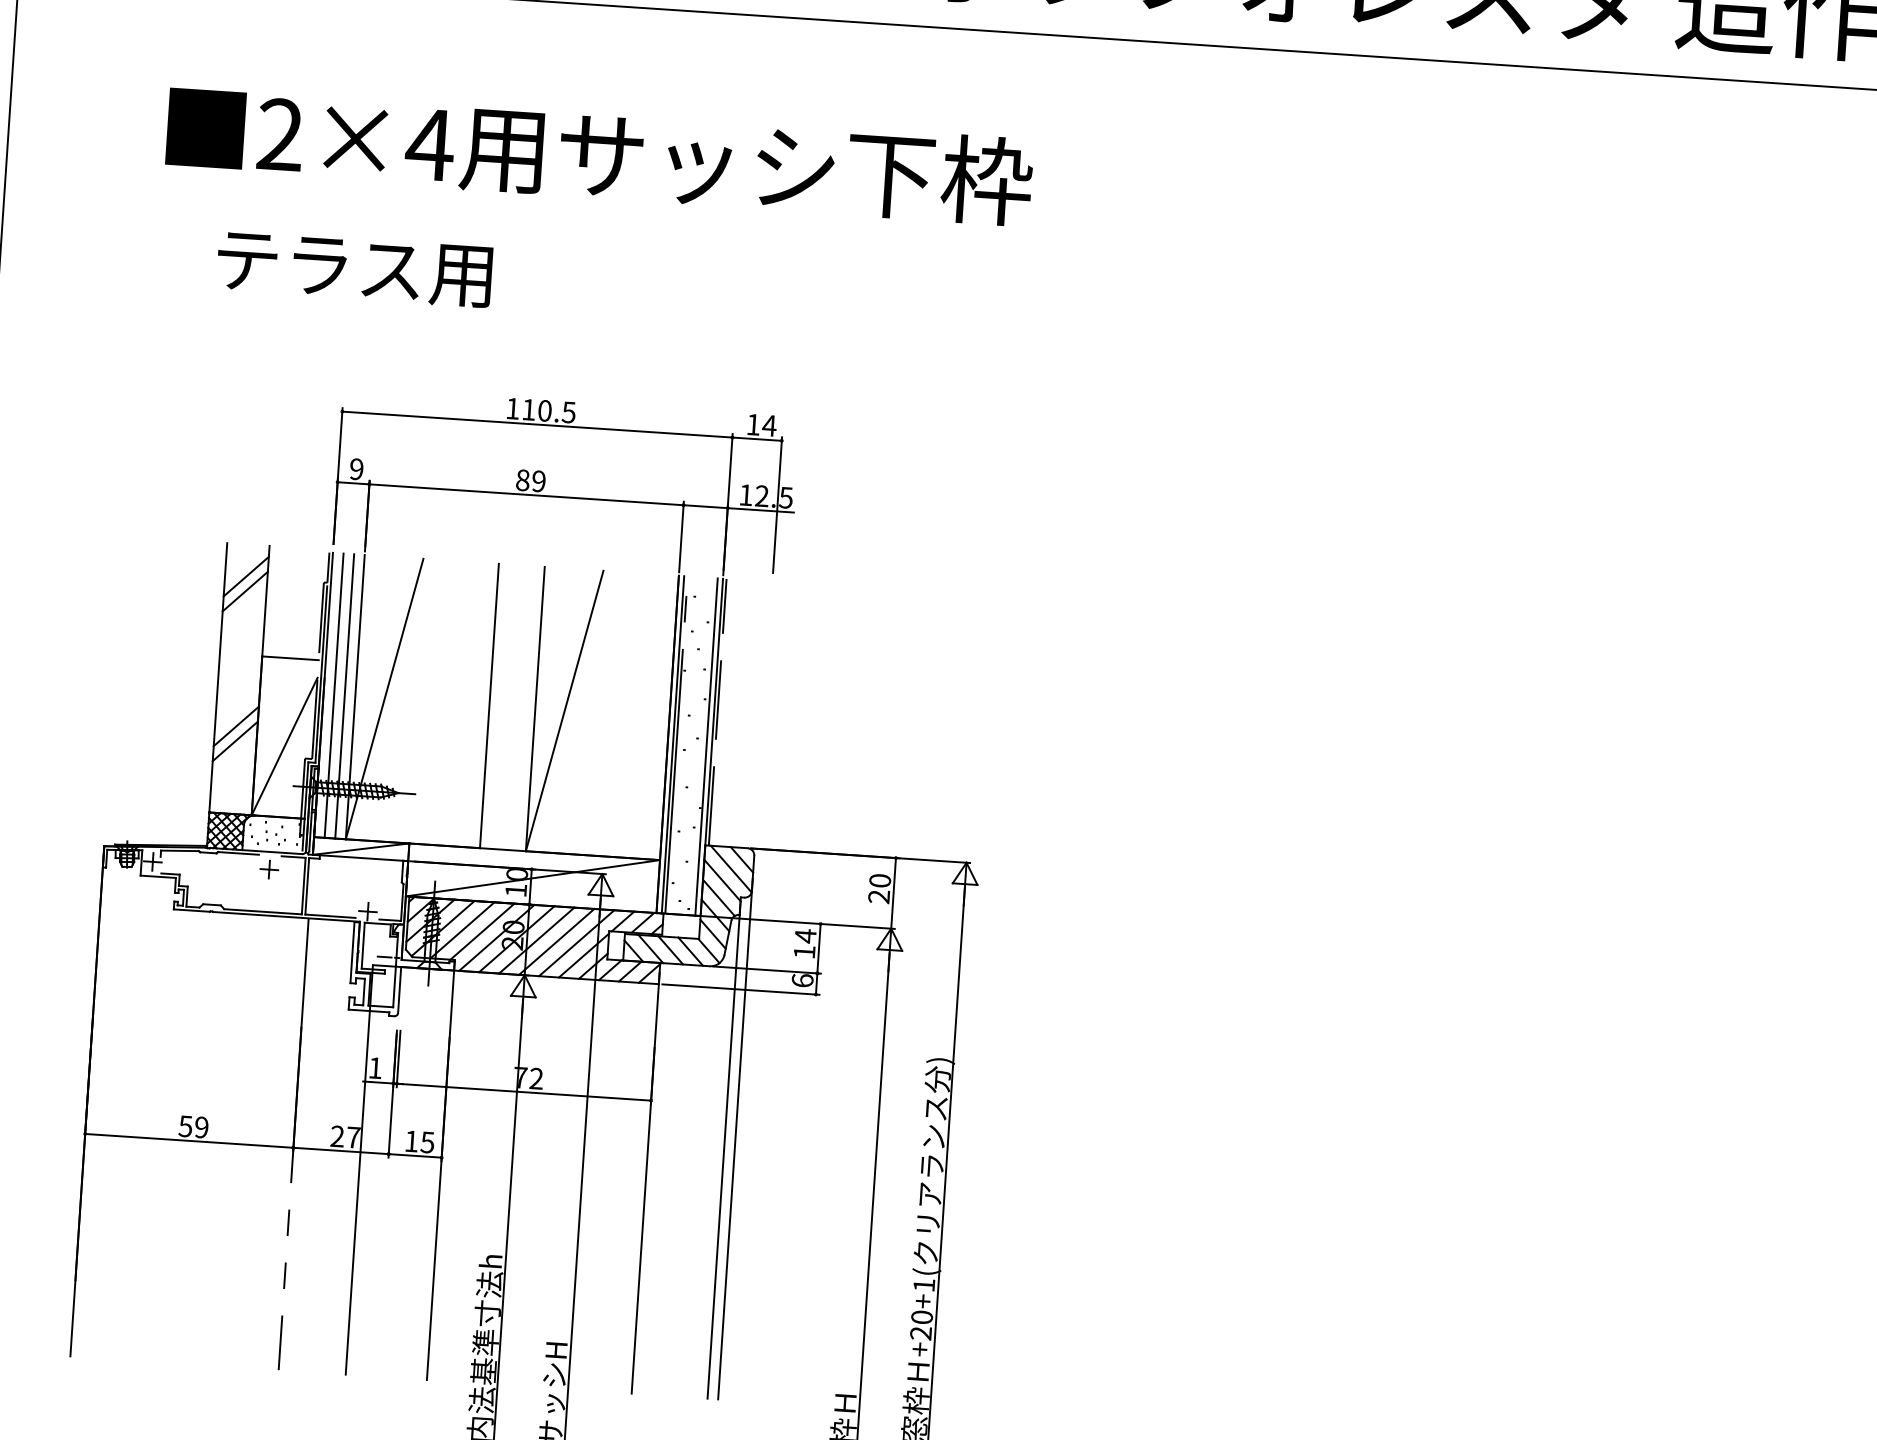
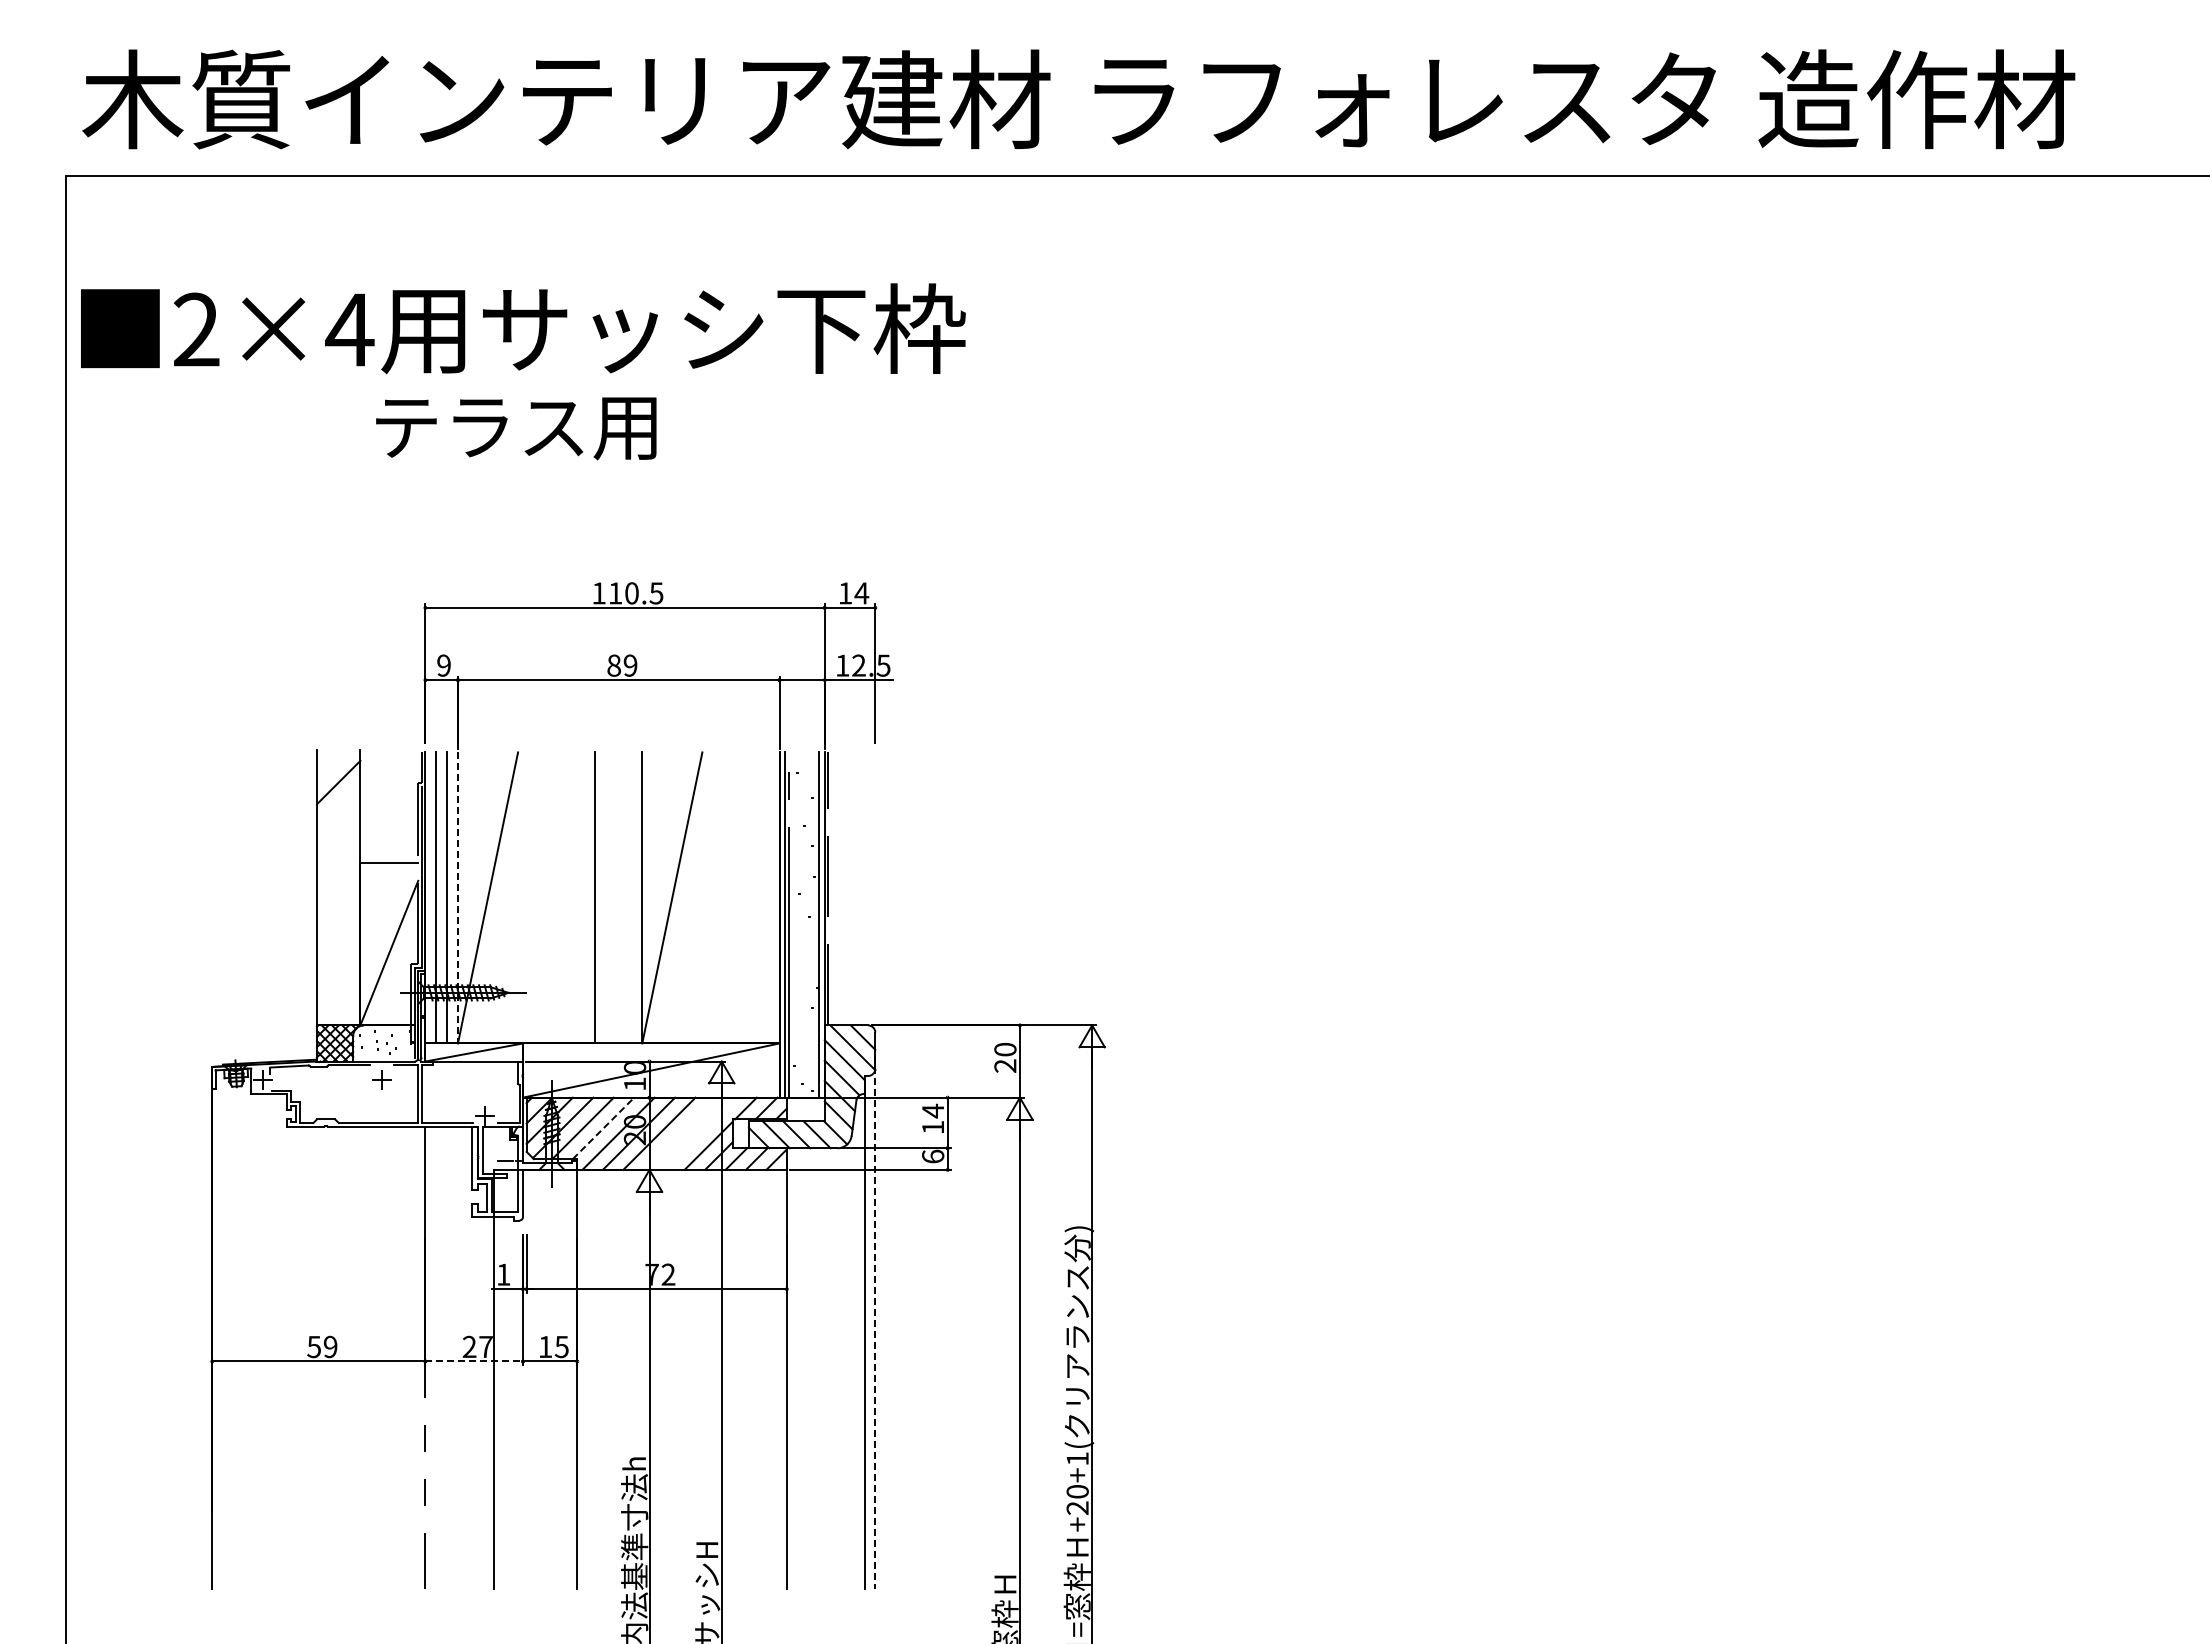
text: (599, 154) -> (523, 328), moved
text: (354, 268) -> (516, 428), moved
line: (245, 591) -> (338, 797), removed
line: (354, 696) -> (457, 897), solid -> dashed
line: (236, 726) -> (338, 935), removed
line: (235, 740) -> (338, 950), removed
line: (482, 931) -> (603, 1128), solid -> dashed
line: (556, 941) -> (679, 1133), removed
line: (576, 942) -> (700, 1133), removed
line: (735, 1138) -> (875, 1322), solid -> dashed
line: (341, 1151) -> (474, 1361), solid -> dashed

